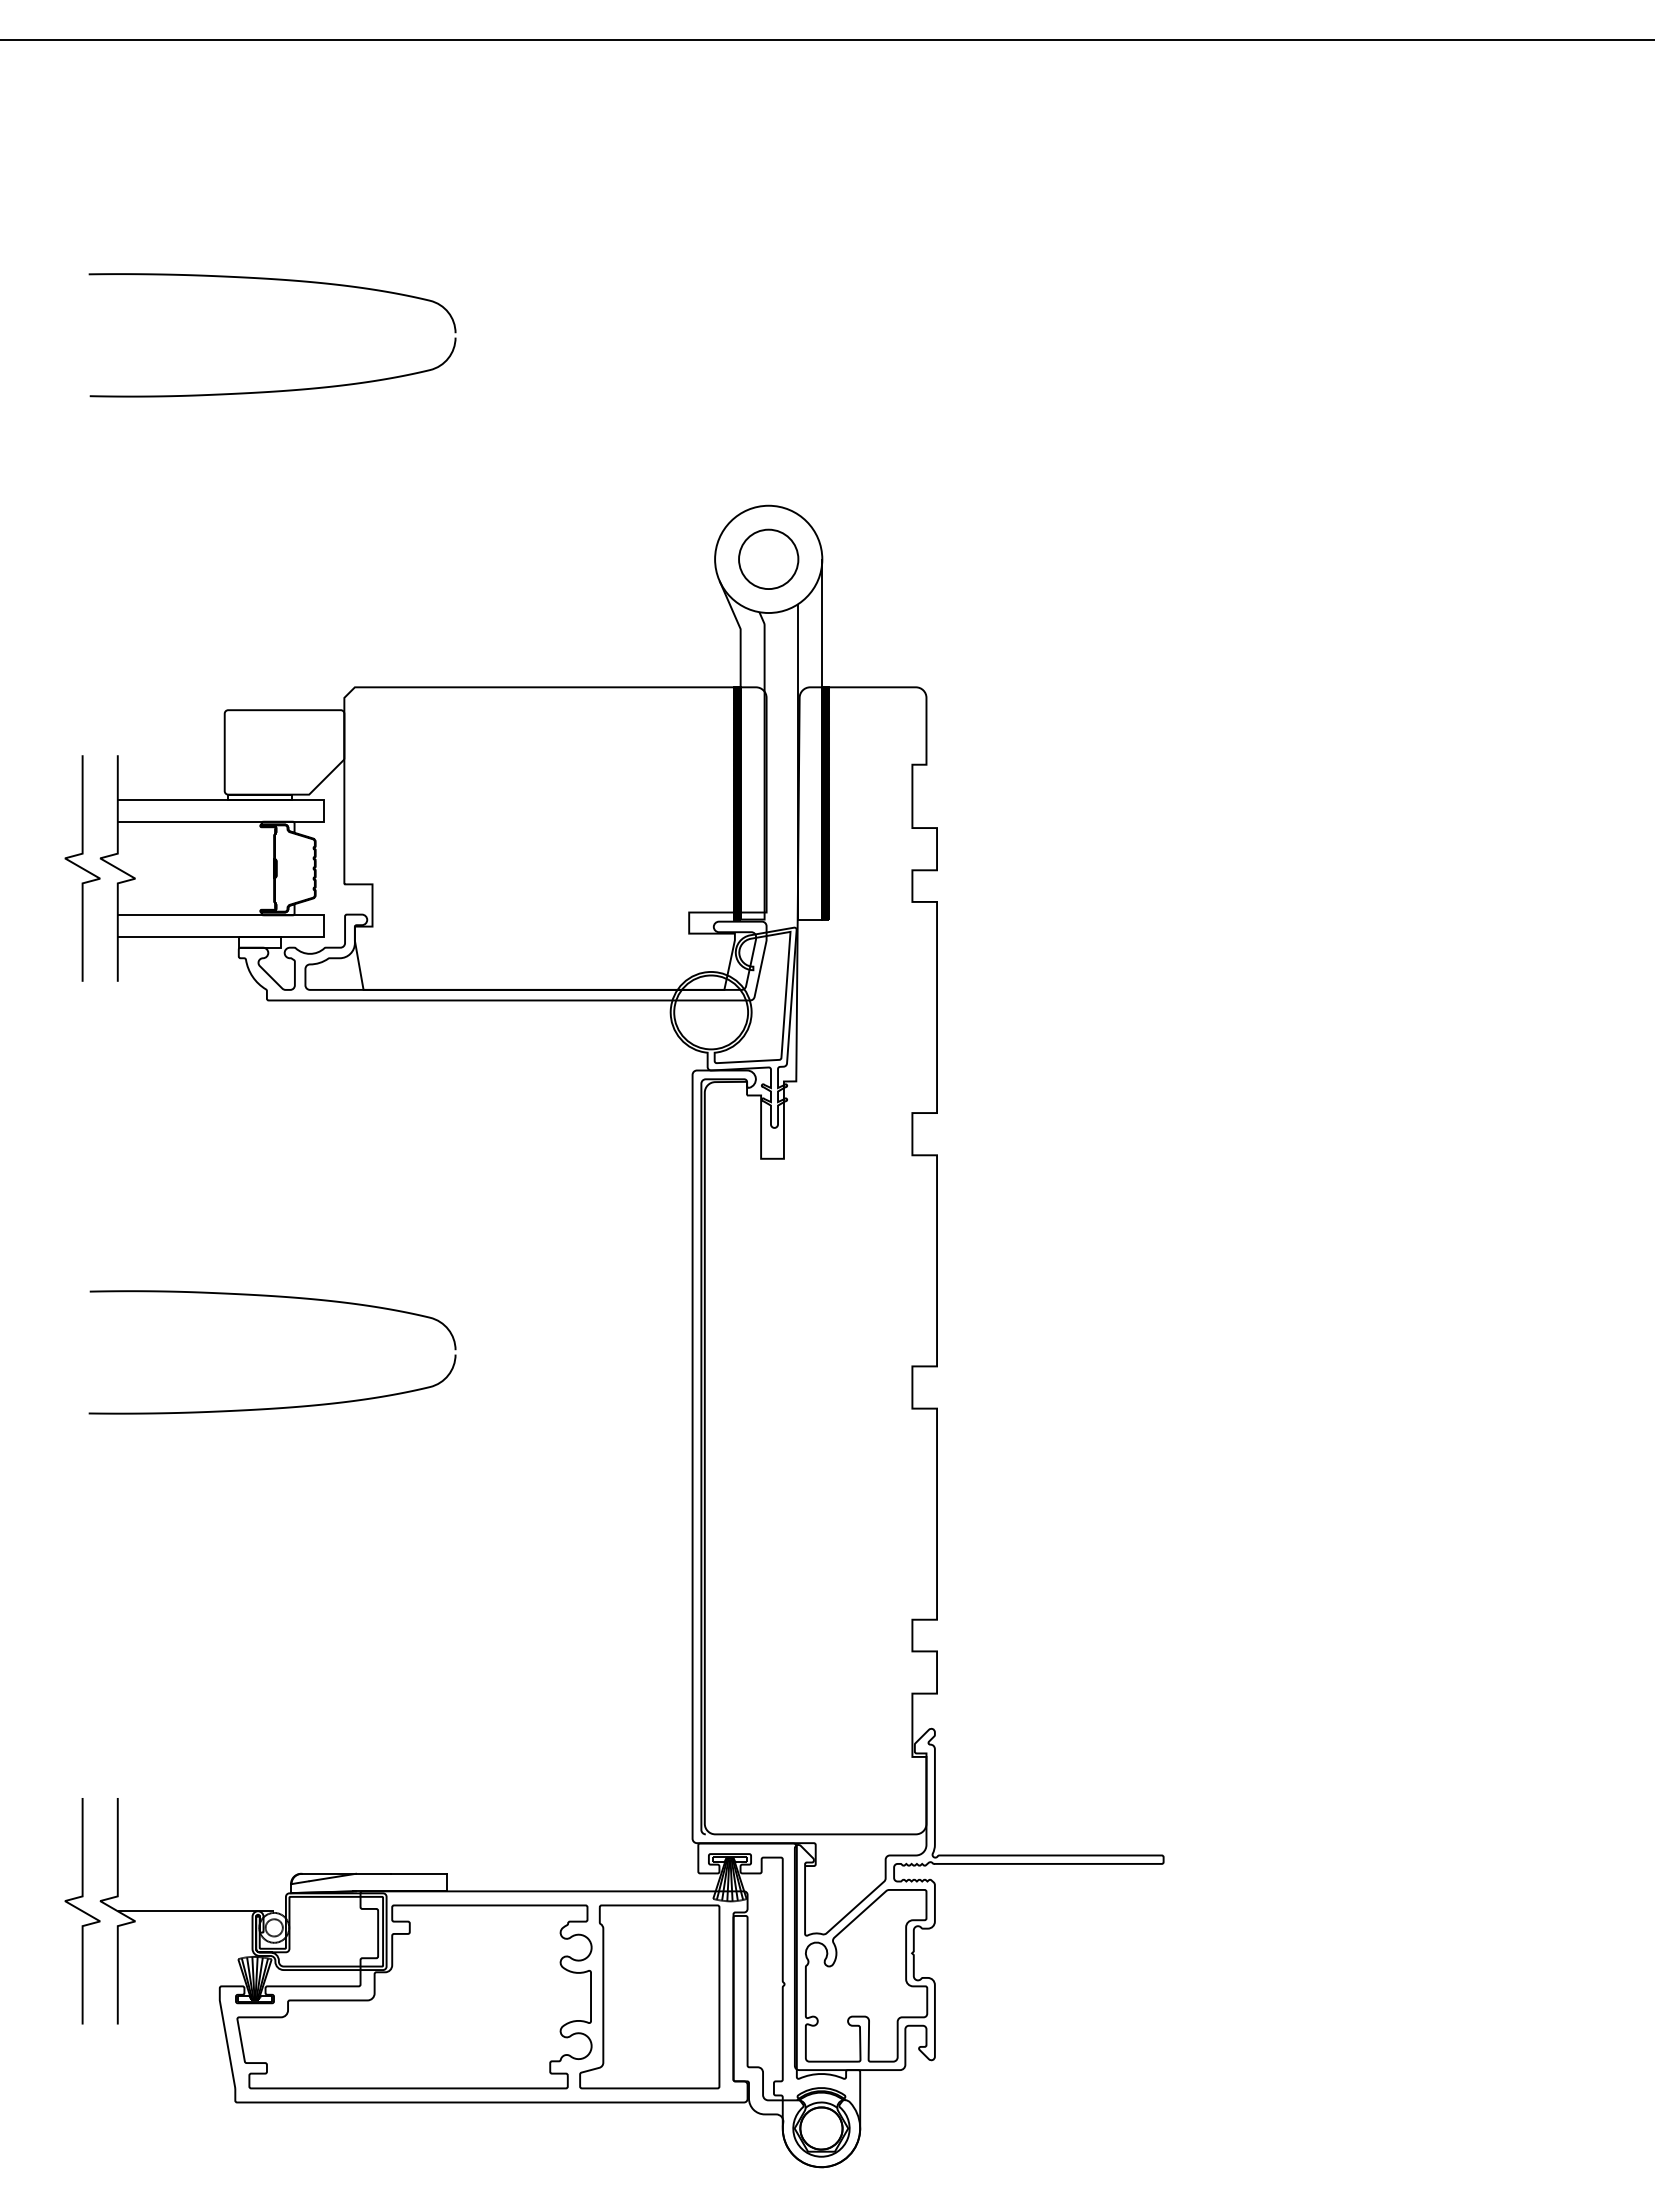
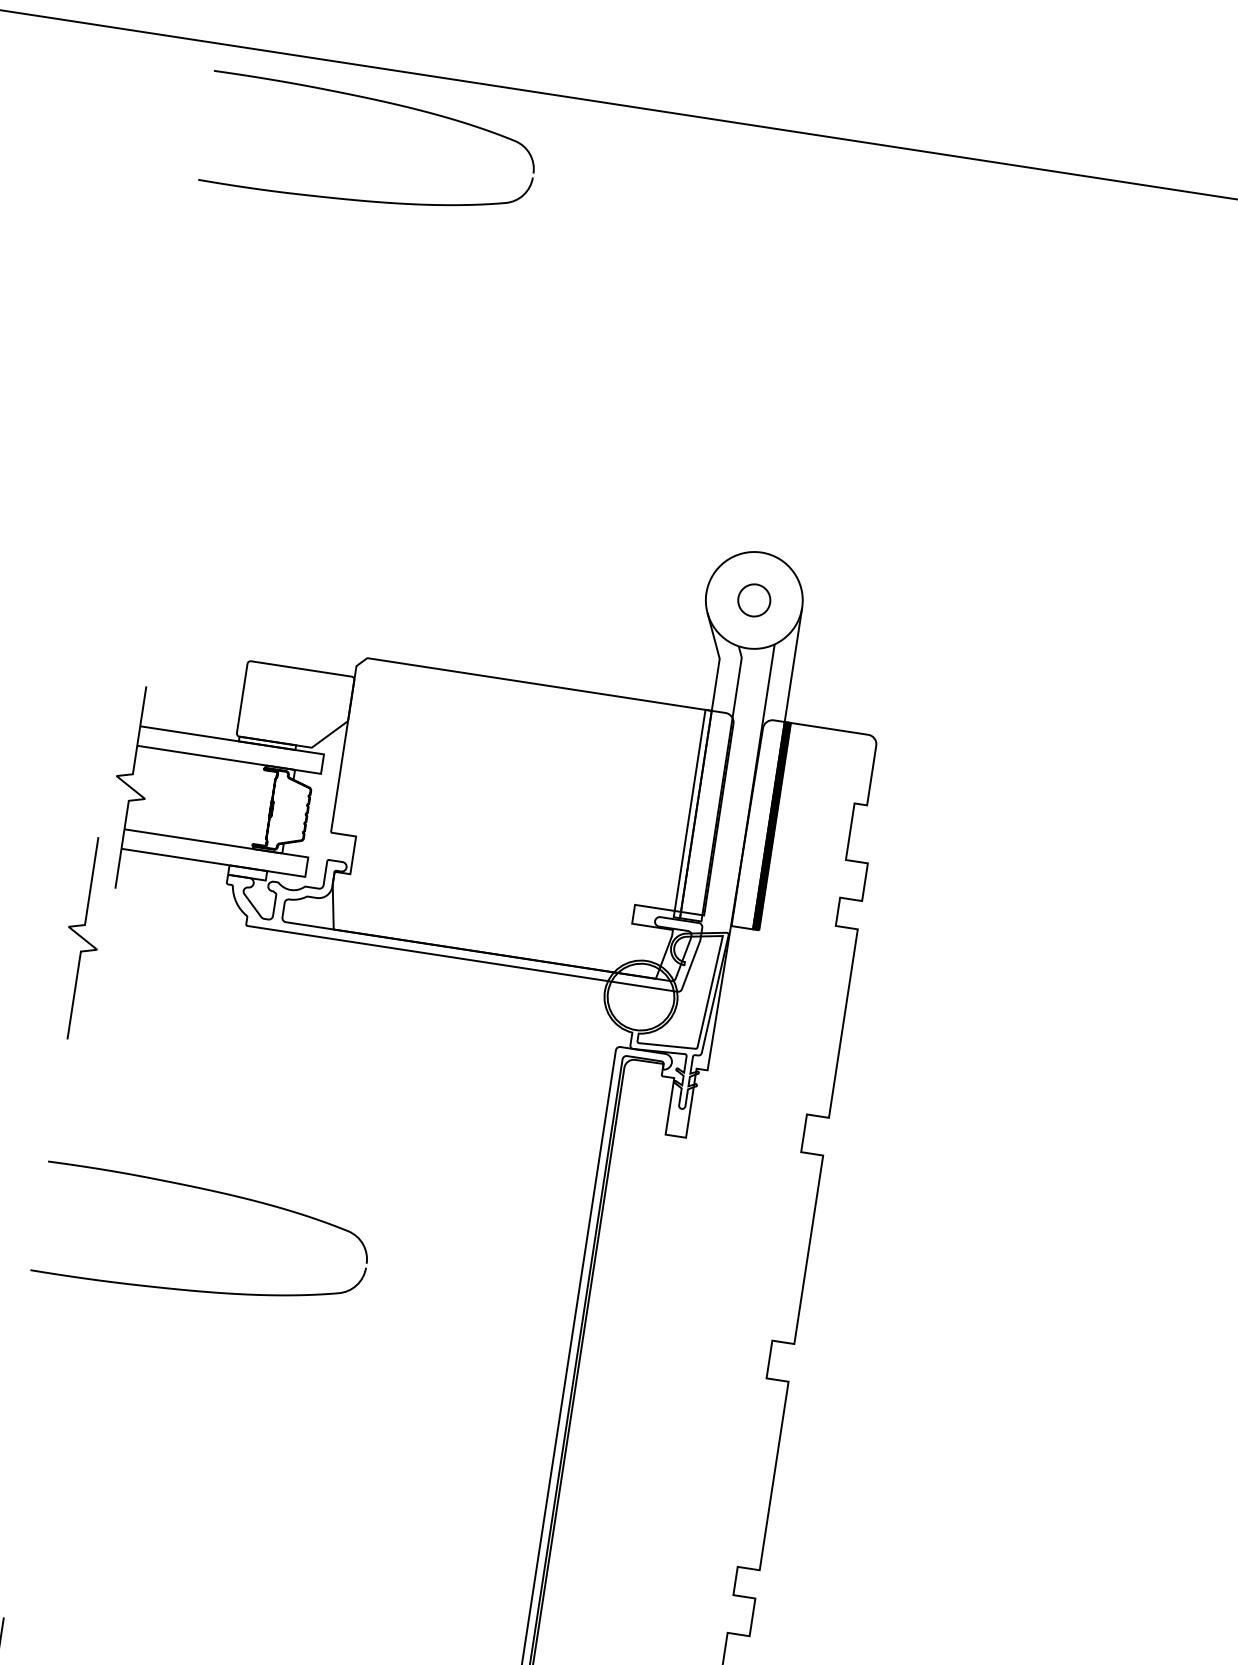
part: (272, 390) -> (362, 199), moved
circle: (768, 559) -> (754, 600), size x0.6
hatch: (736, 803) -> (692, 814), removed
curve: (82, 868) -> (82, 938), moved

